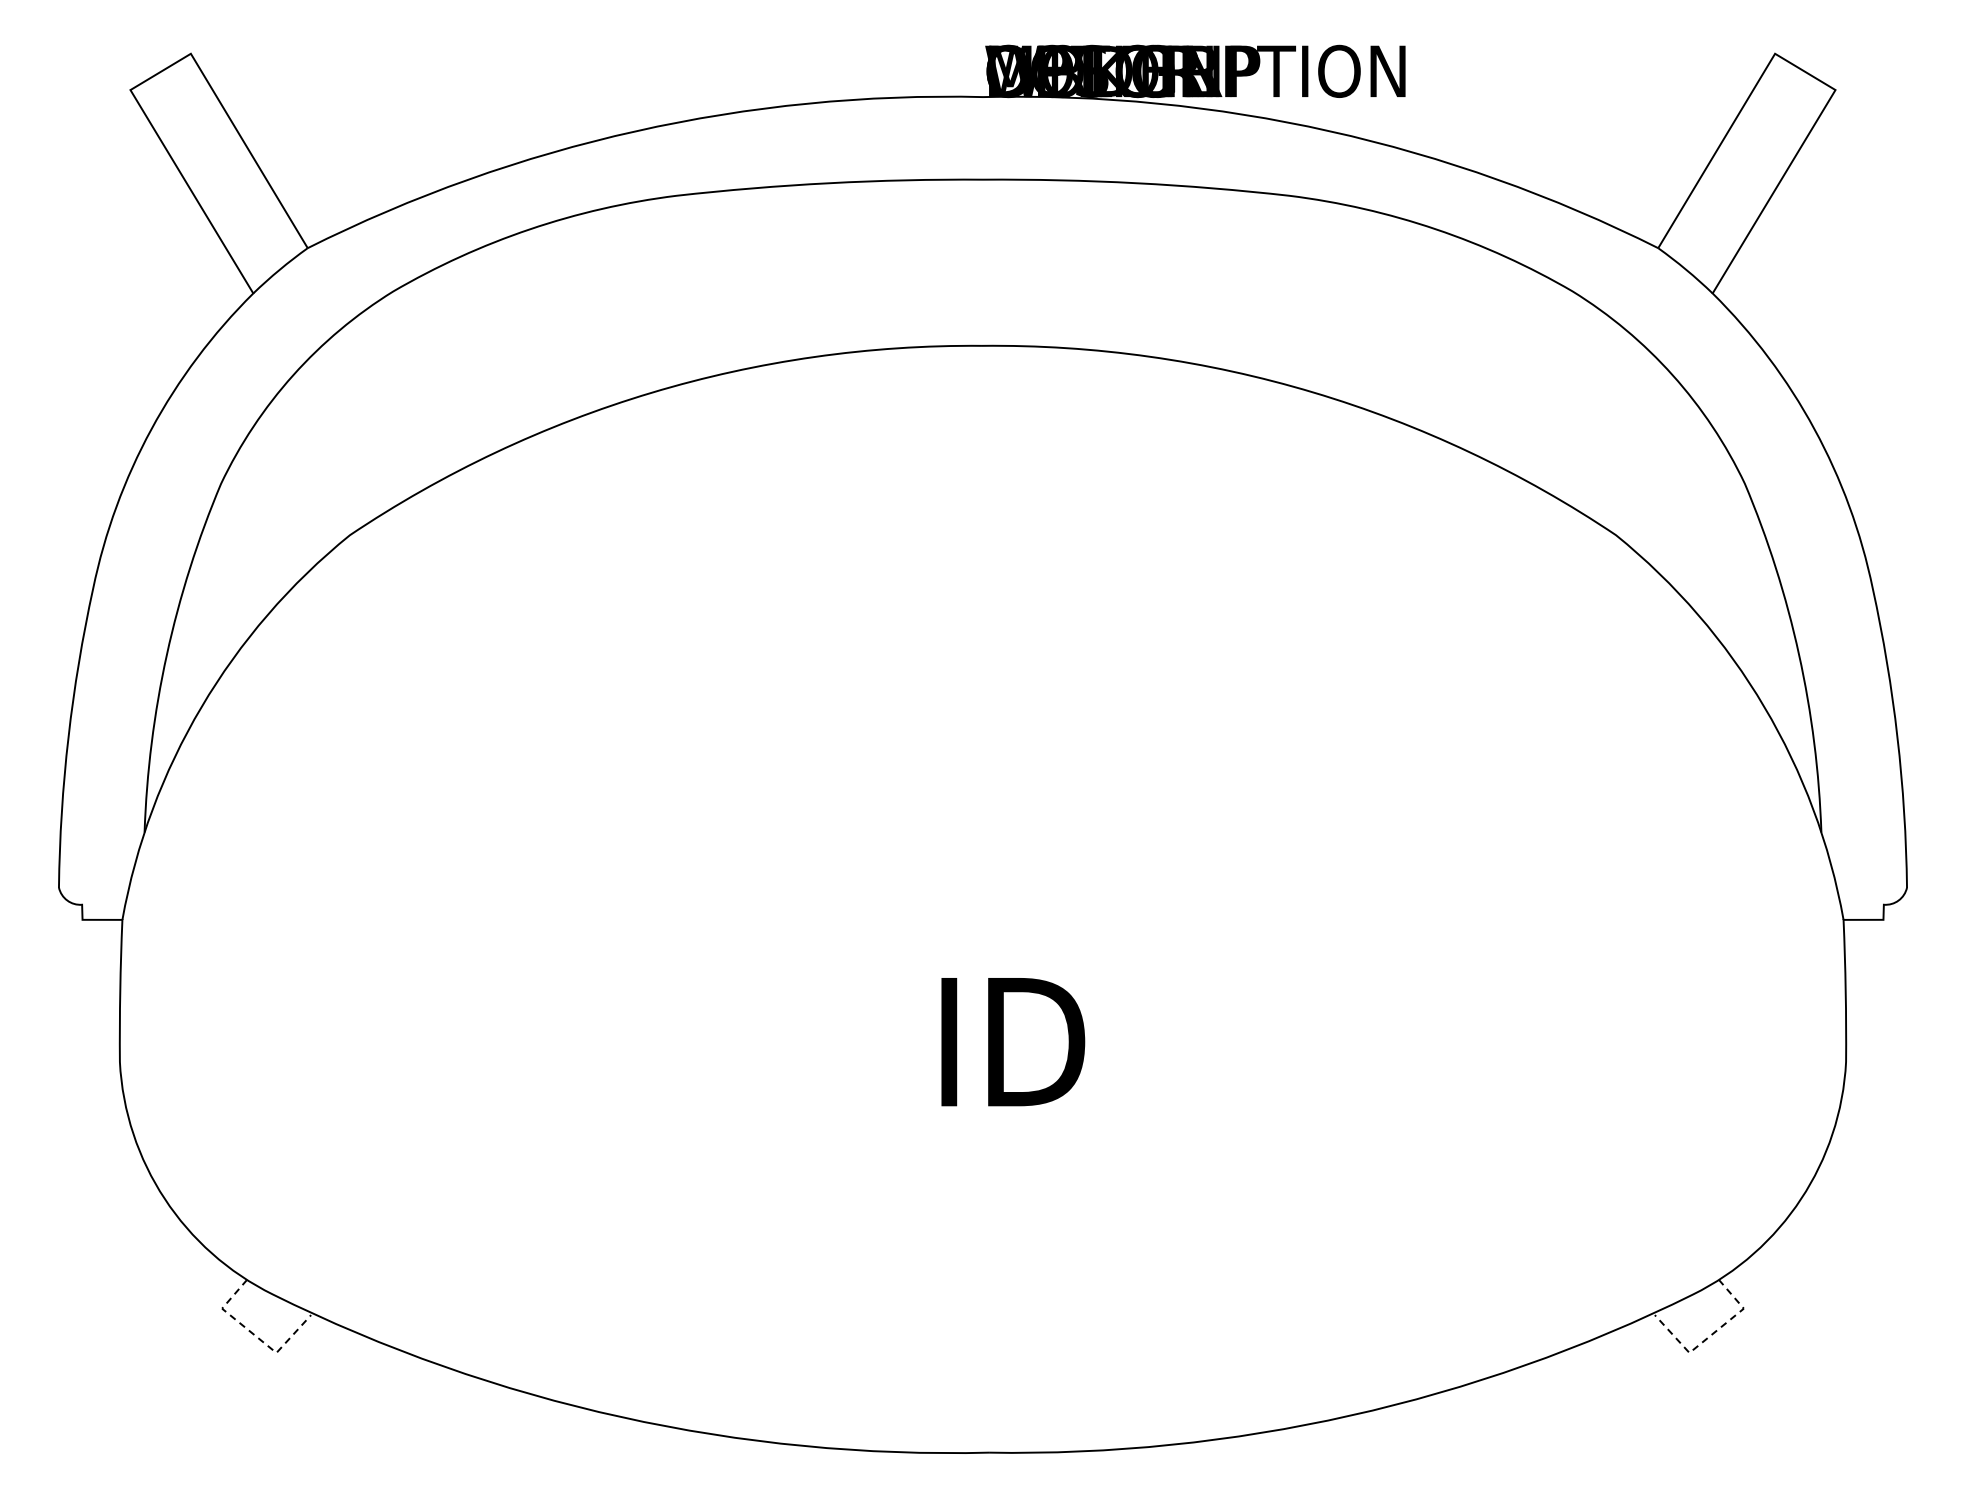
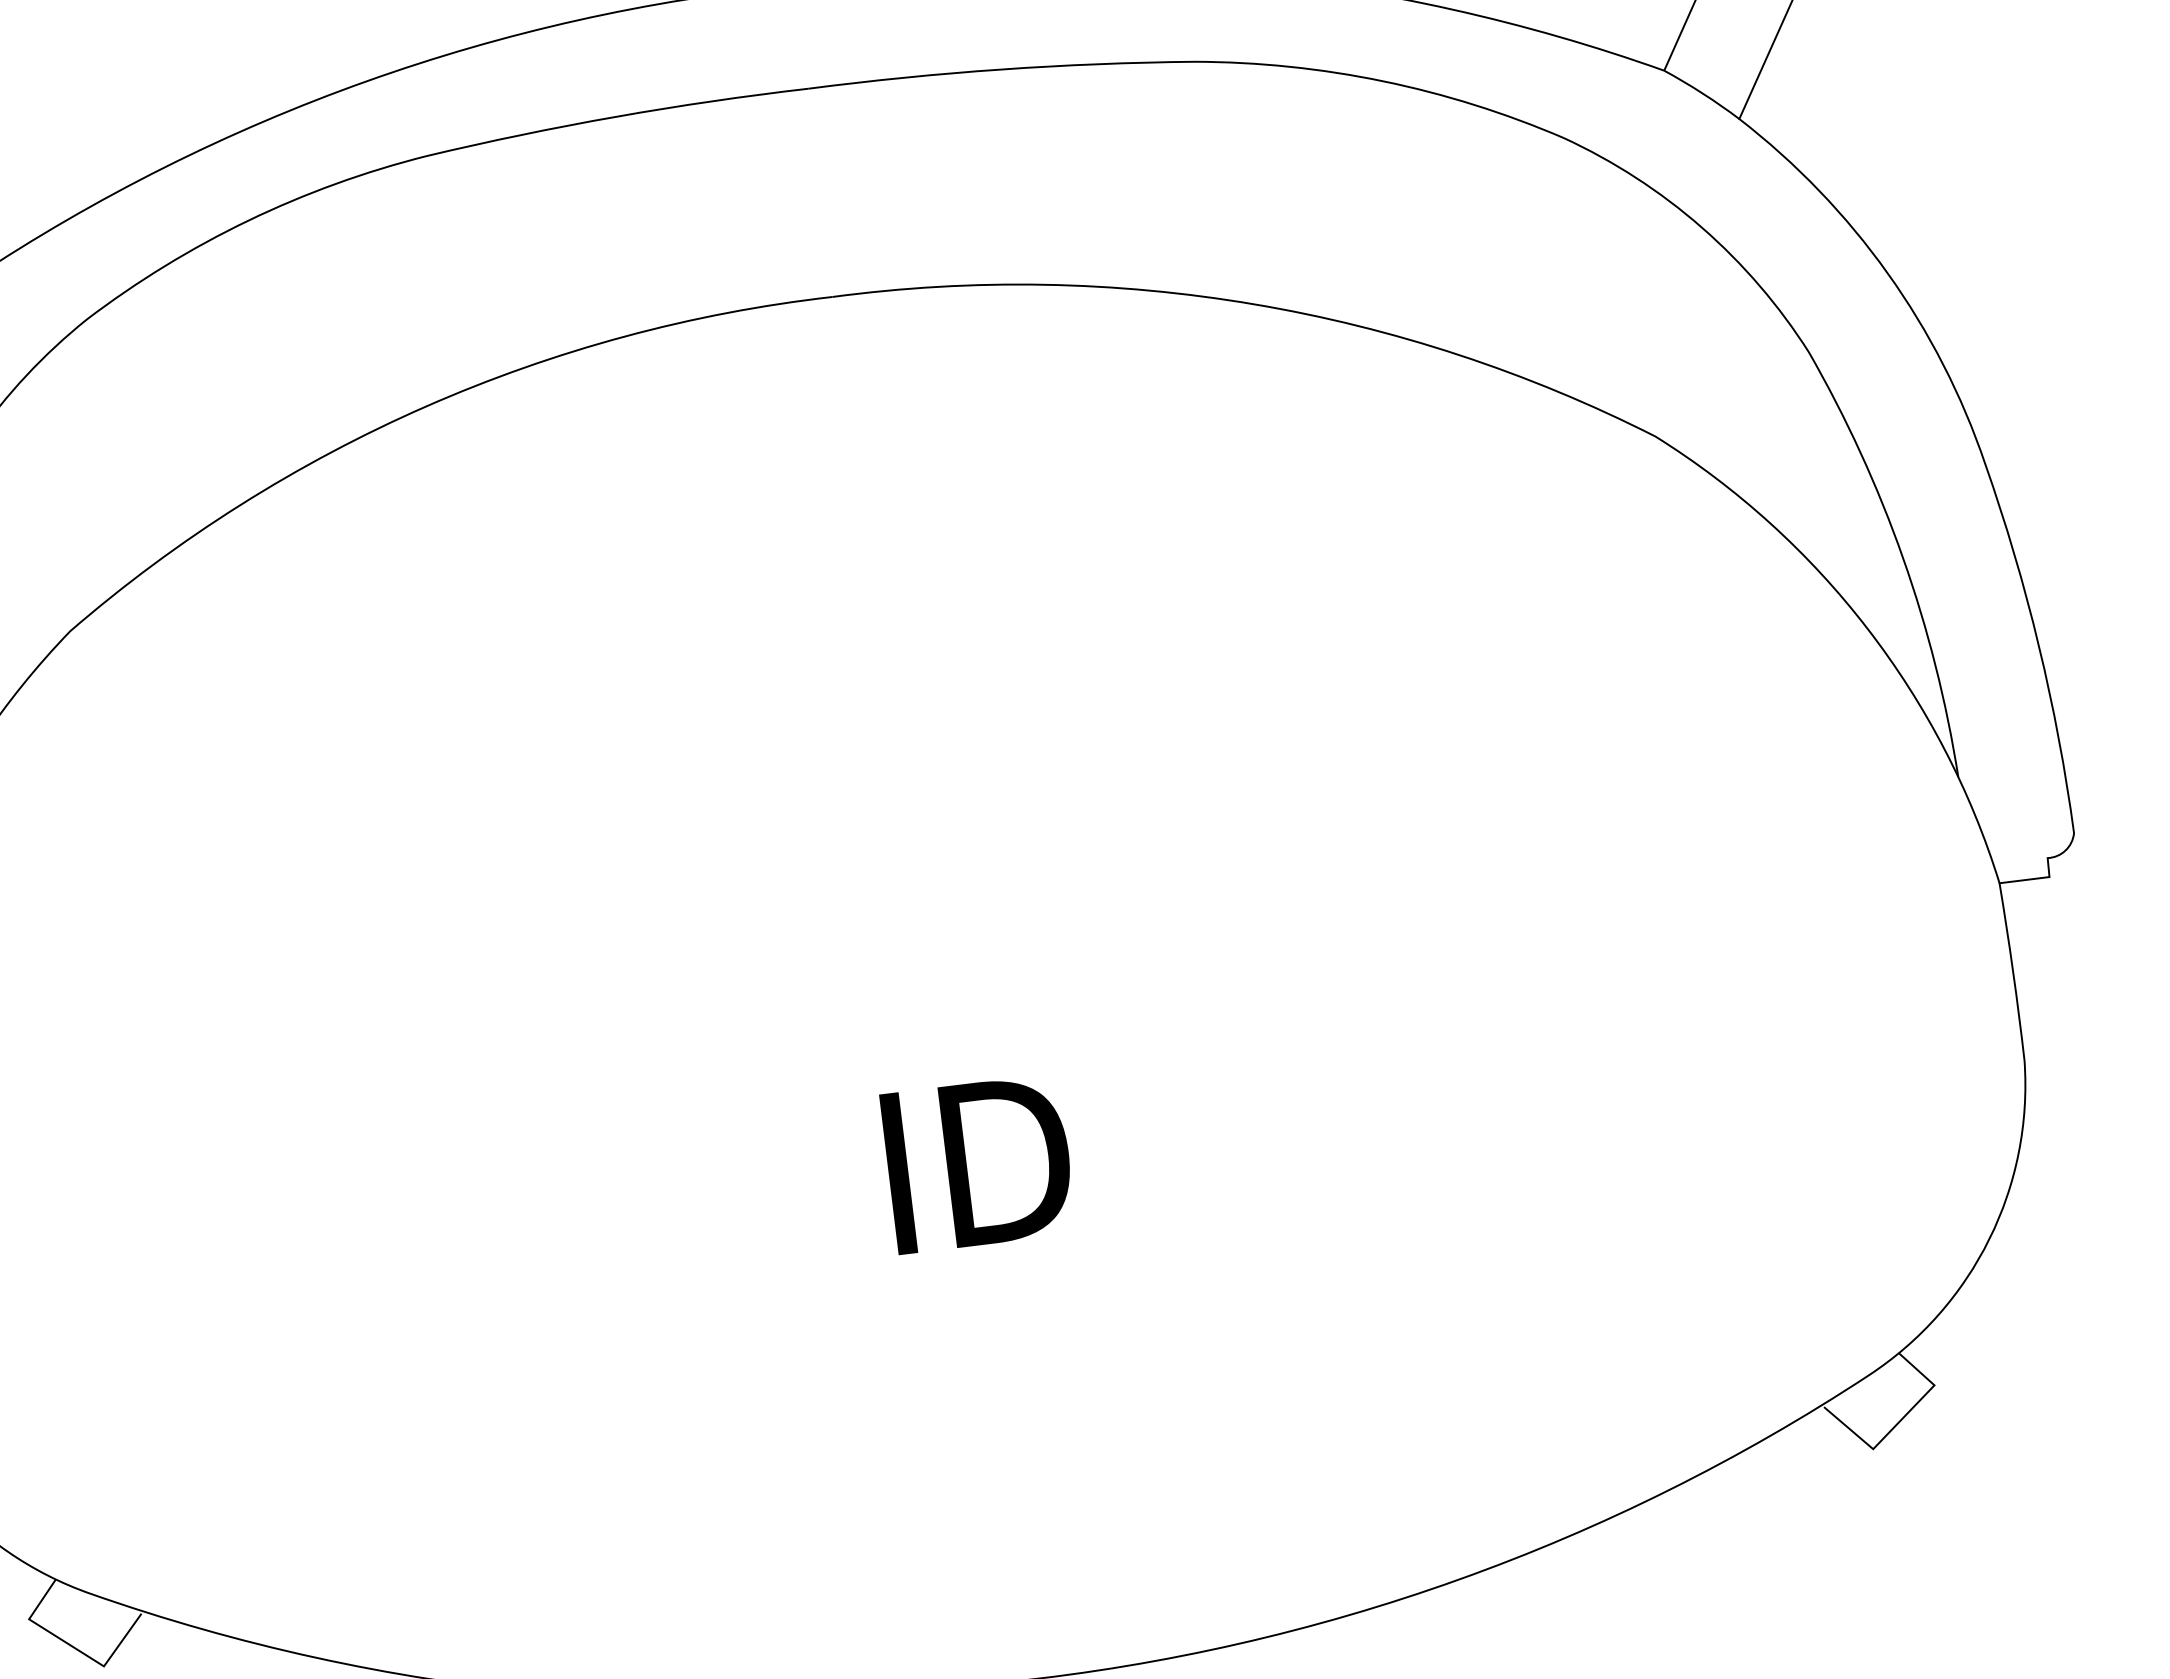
line: (254, 1334) -> (73, 1646), dashed -> solid
line: (1711, 1334) -> (1897, 1422), dashed -> solid

